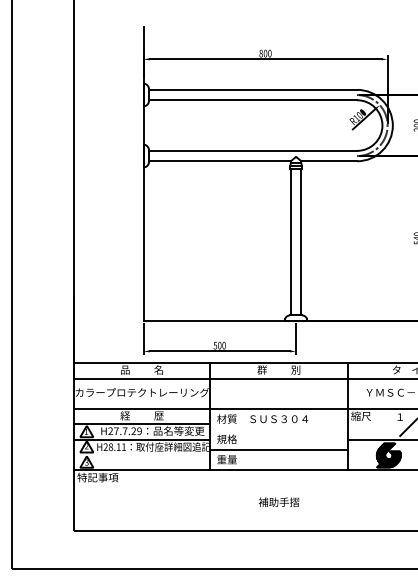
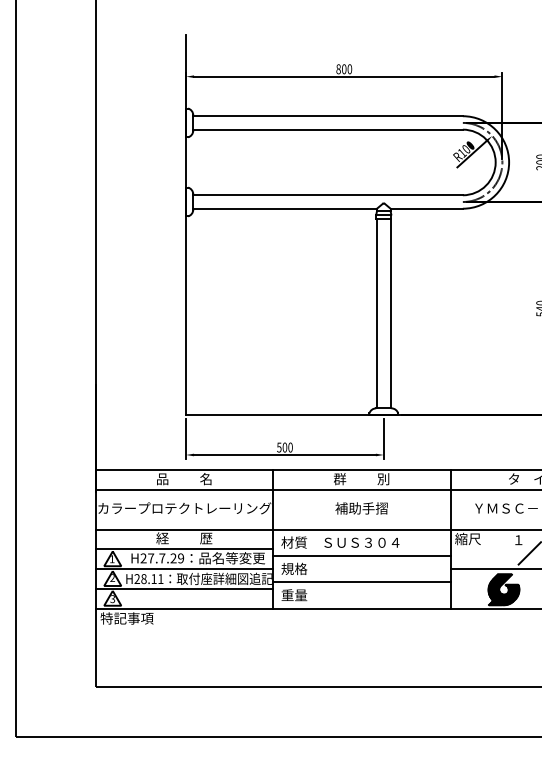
line: (278, 429) -> (361, 556), added
line: (141, 454) -> (183, 588), added
text: (278, 502) -> (361, 508), moved

